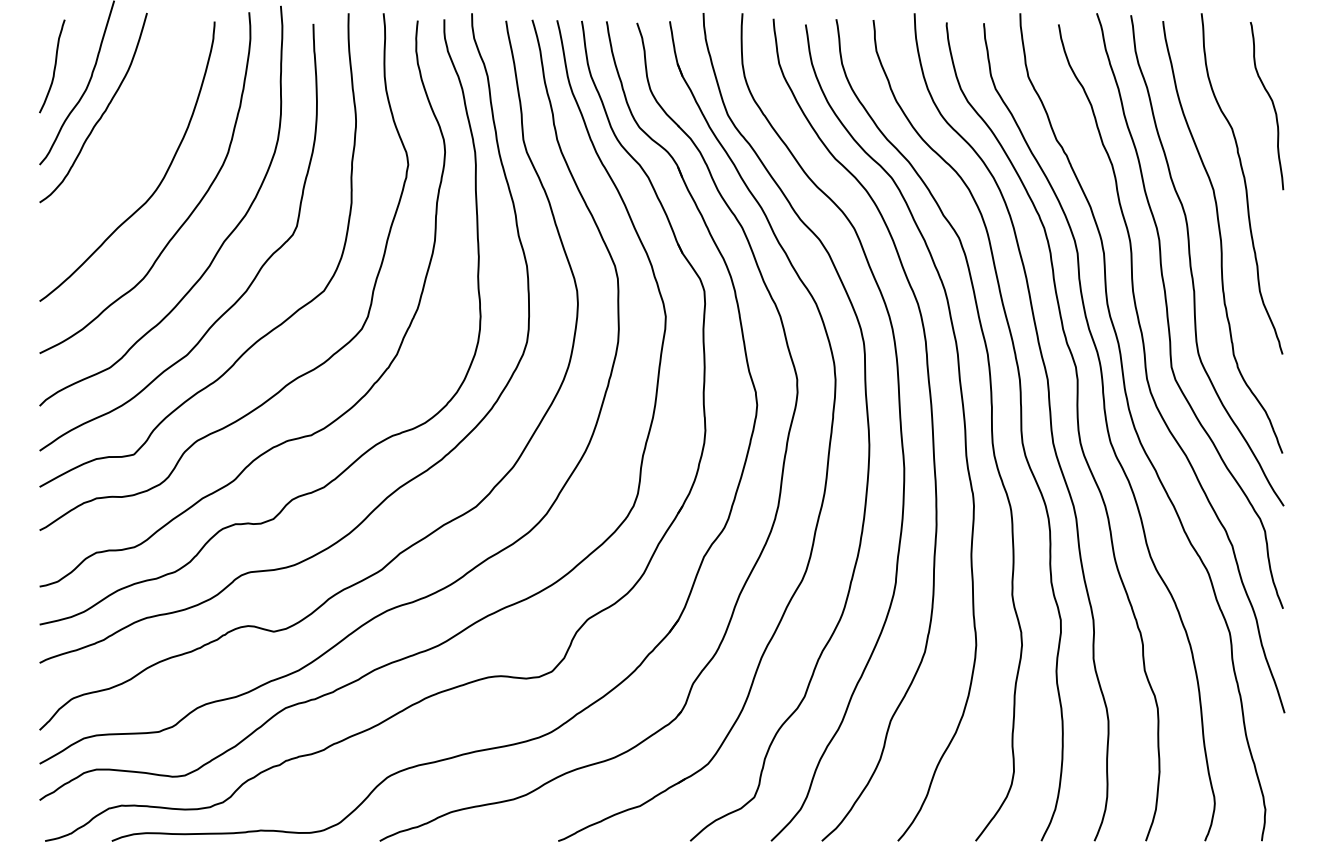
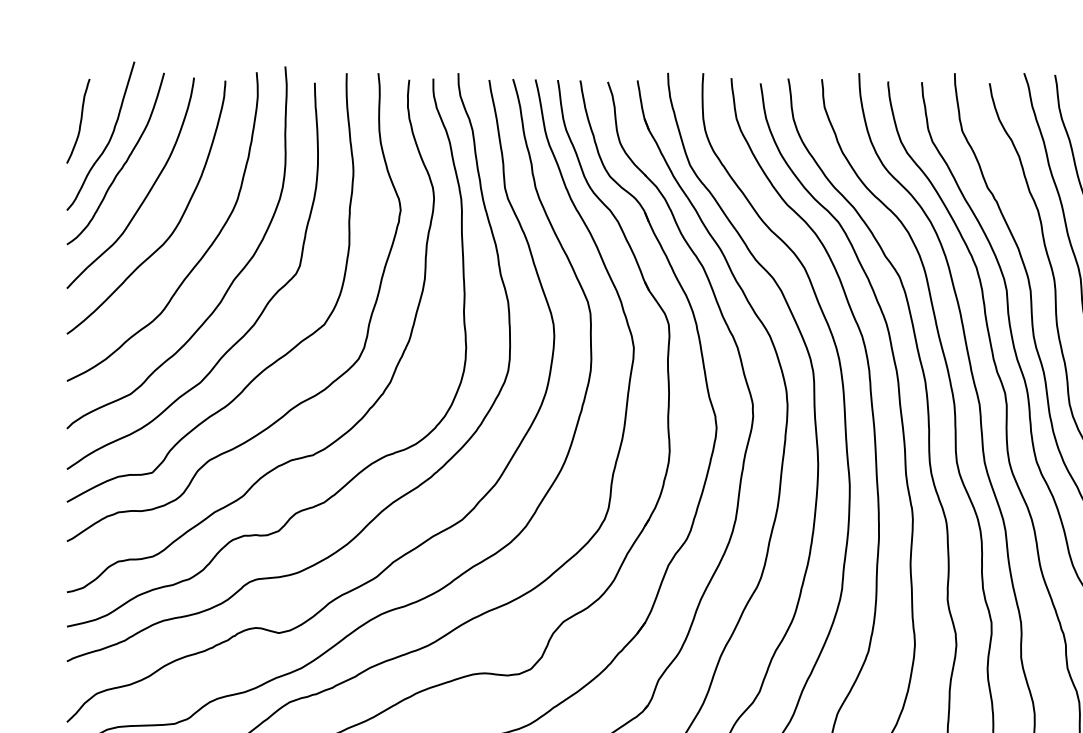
curve: (127, 147) -> (146, 194), added

